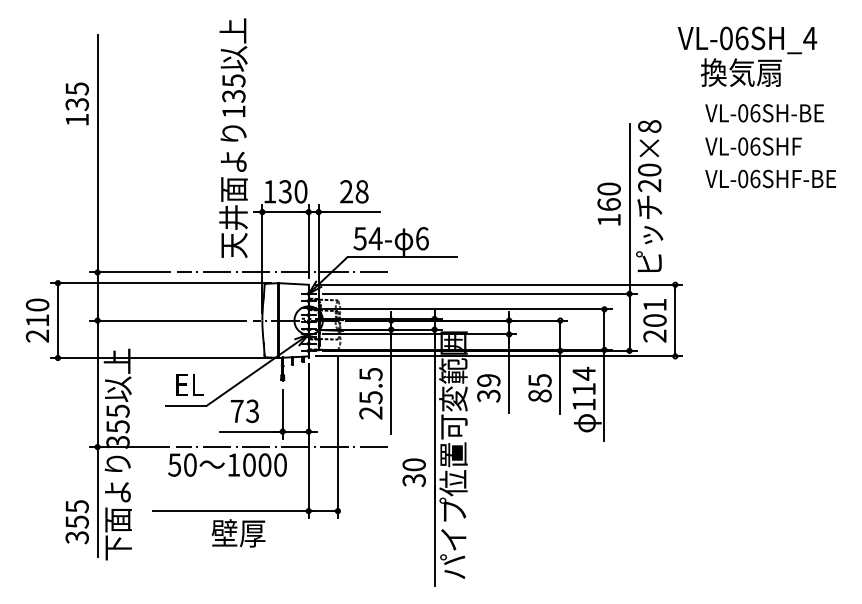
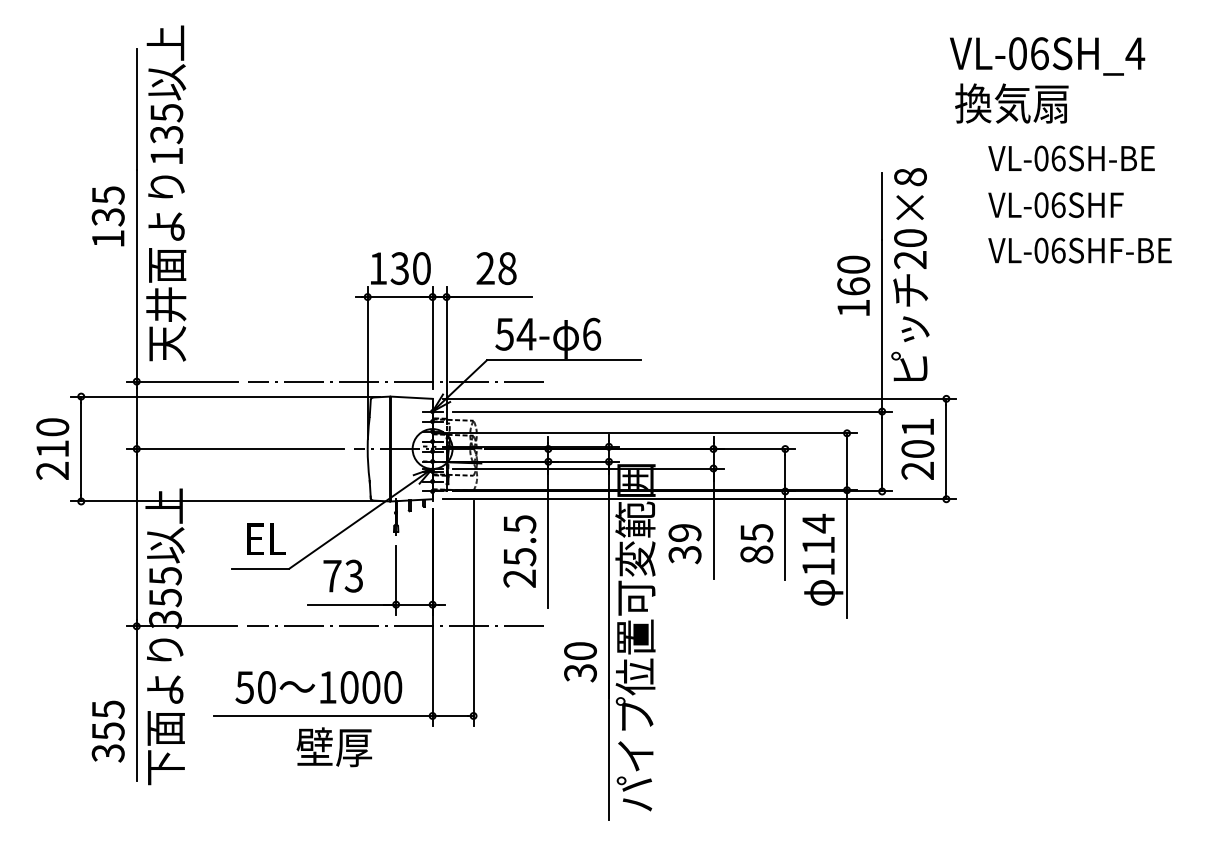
text: (741, 72) -> (1011, 103), moved
text: (76, 103) -> (107, 216), moved
text: (233, 138) -> (166, 193), moved
text: (227, 465) -> (318, 687), moved

